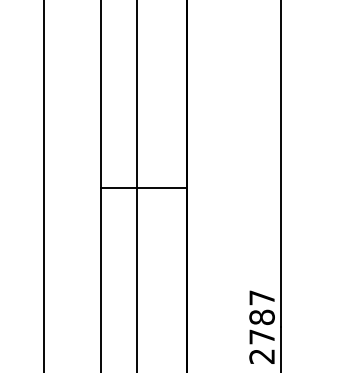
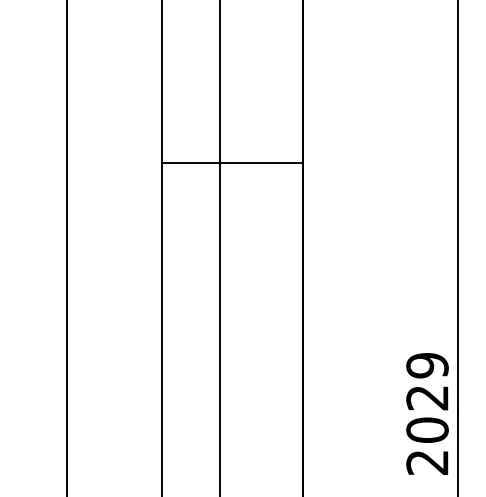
line: (143, 188) -> (231, 163), moved
text: (261, 317) -> (426, 398), 2787 -> 2029

